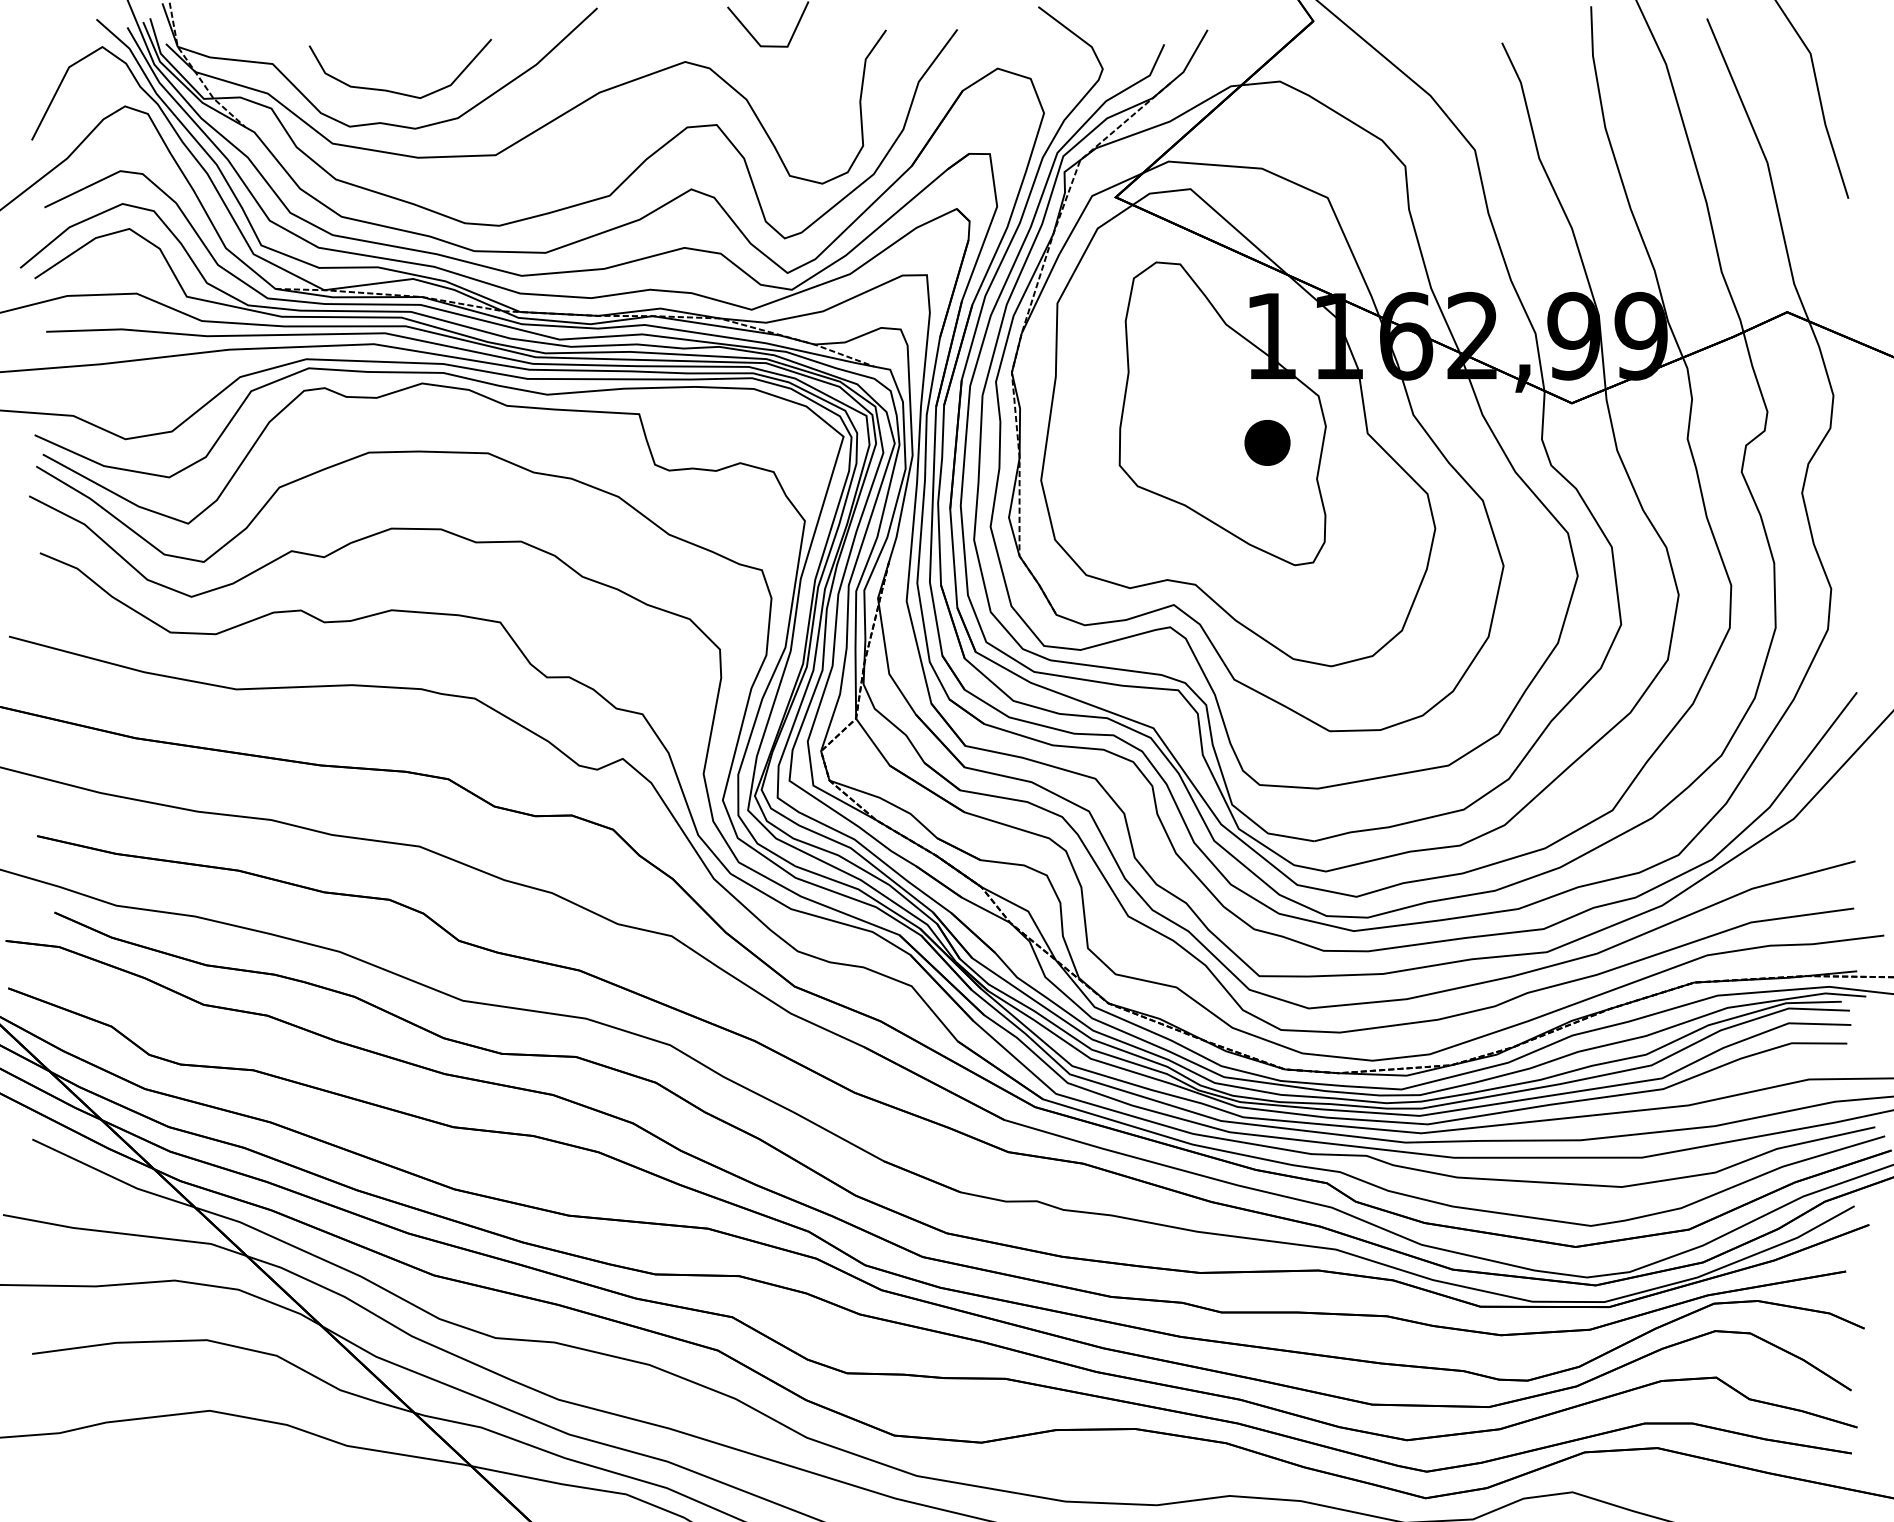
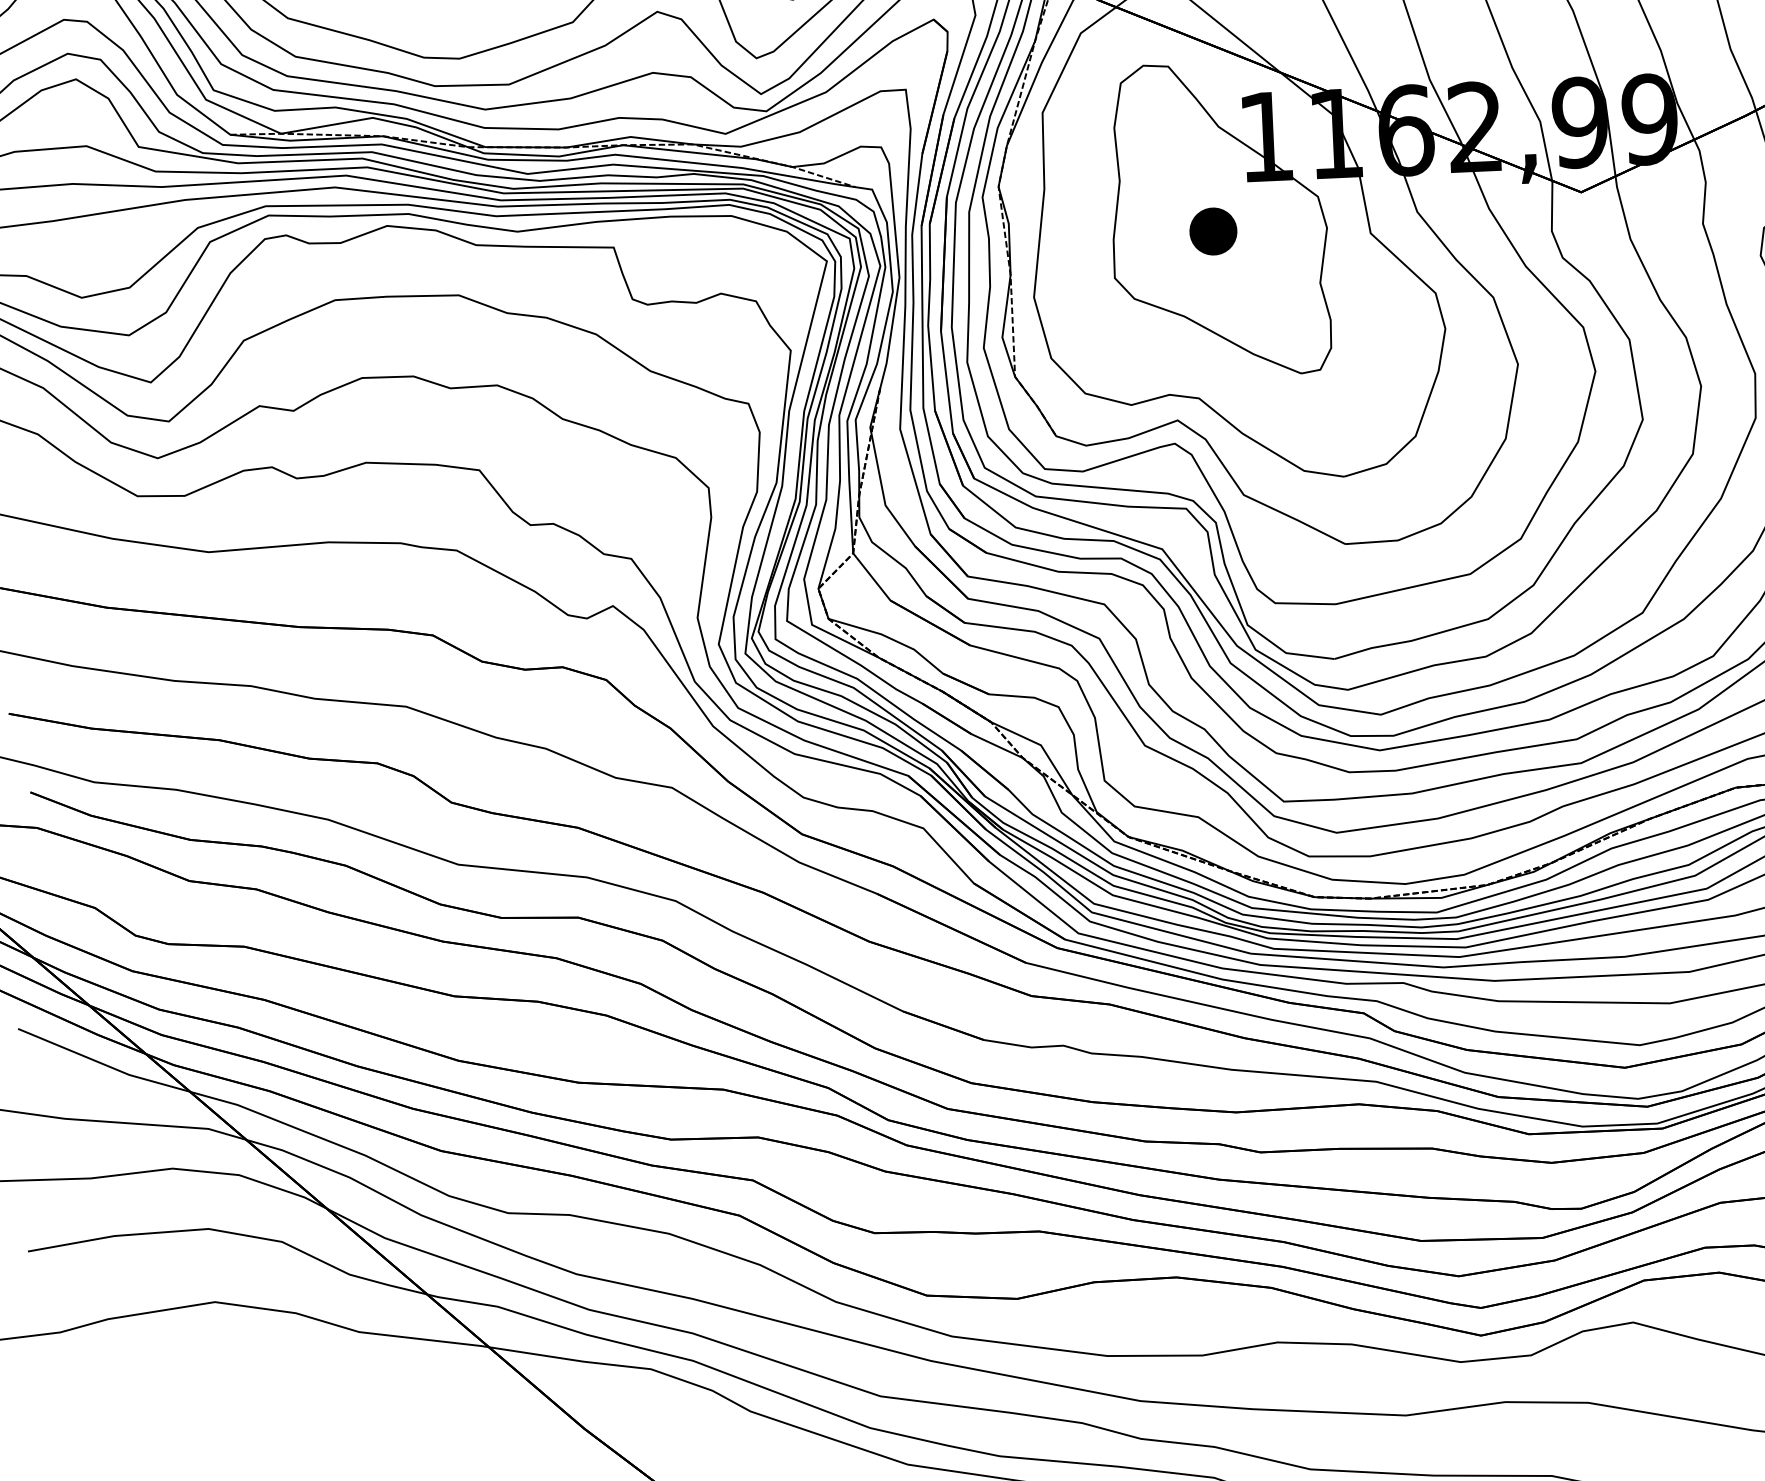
part: (1267, 442) -> (1213, 231), moved

